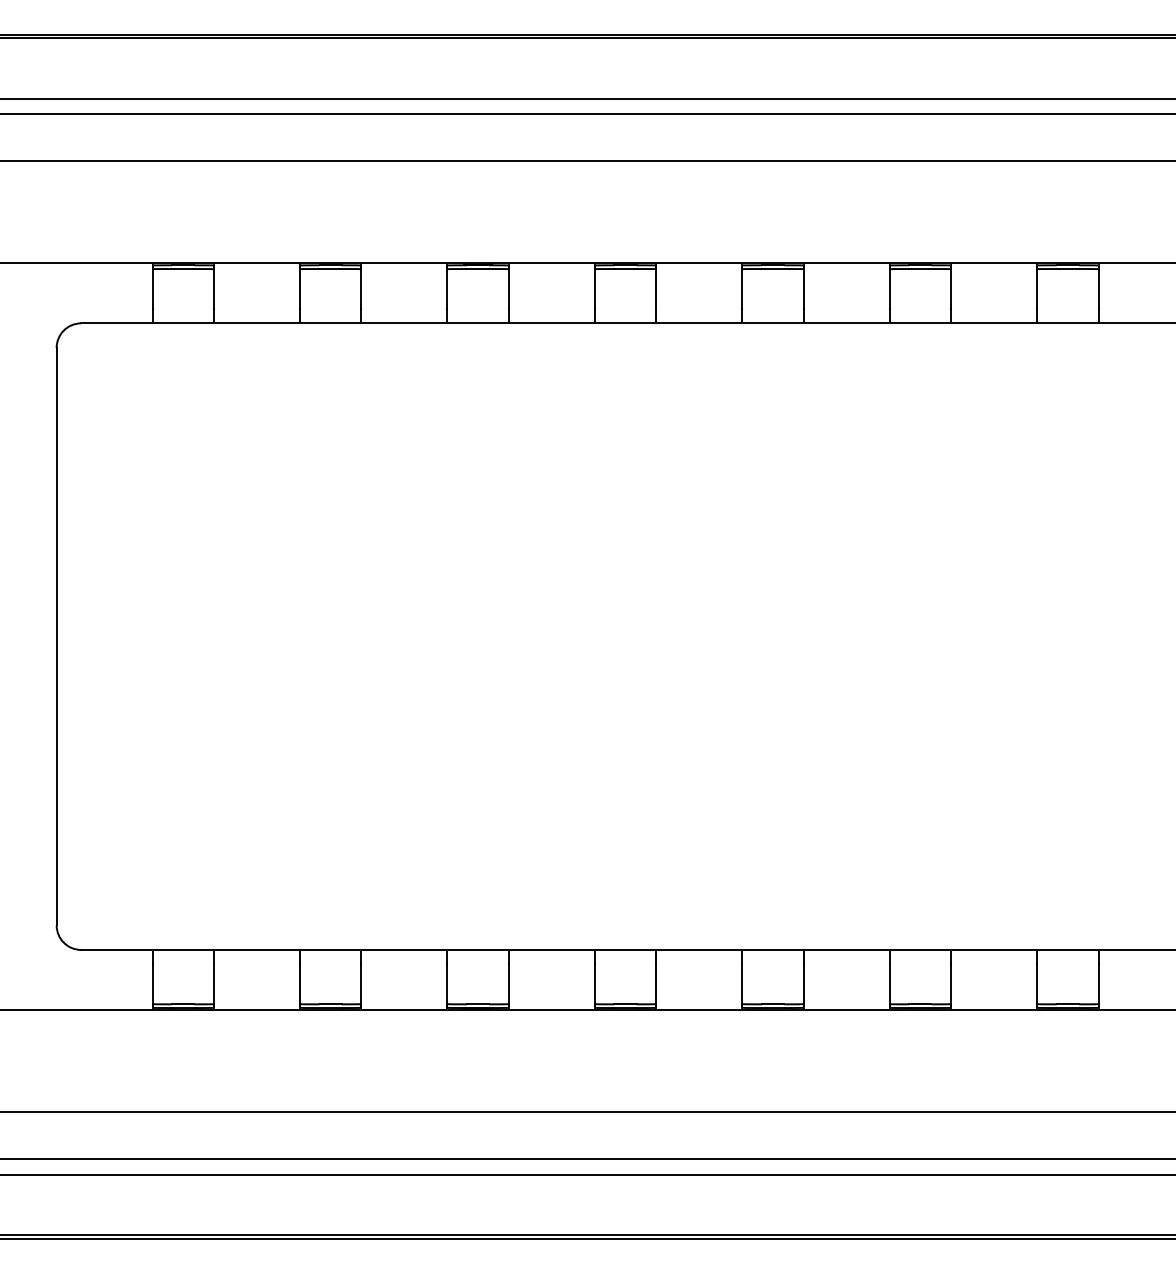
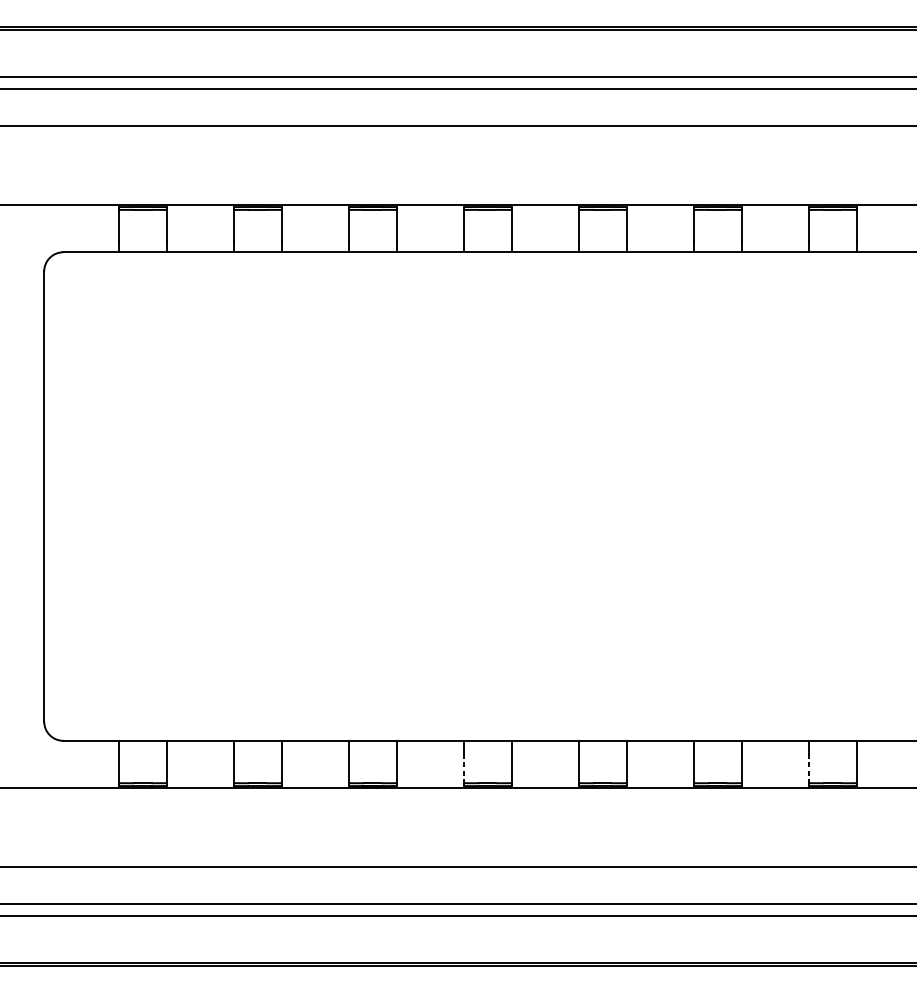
line: (594, 985) -> (463, 768), solid -> dashed
line: (1037, 985) -> (808, 768), solid -> dashed

